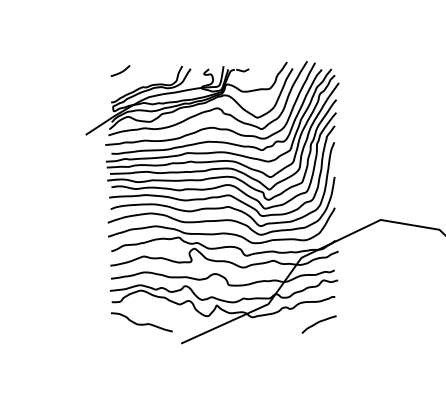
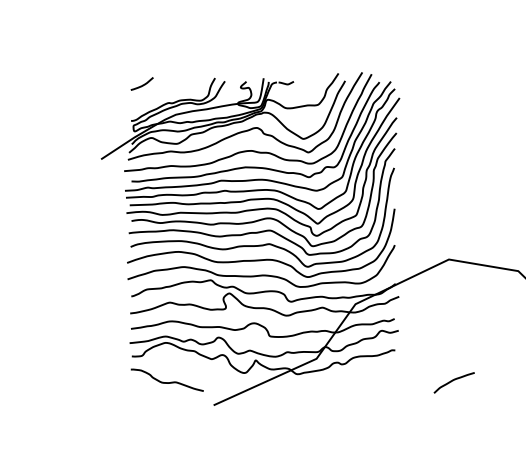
curve: (318, 323) -> (453, 381), moved

